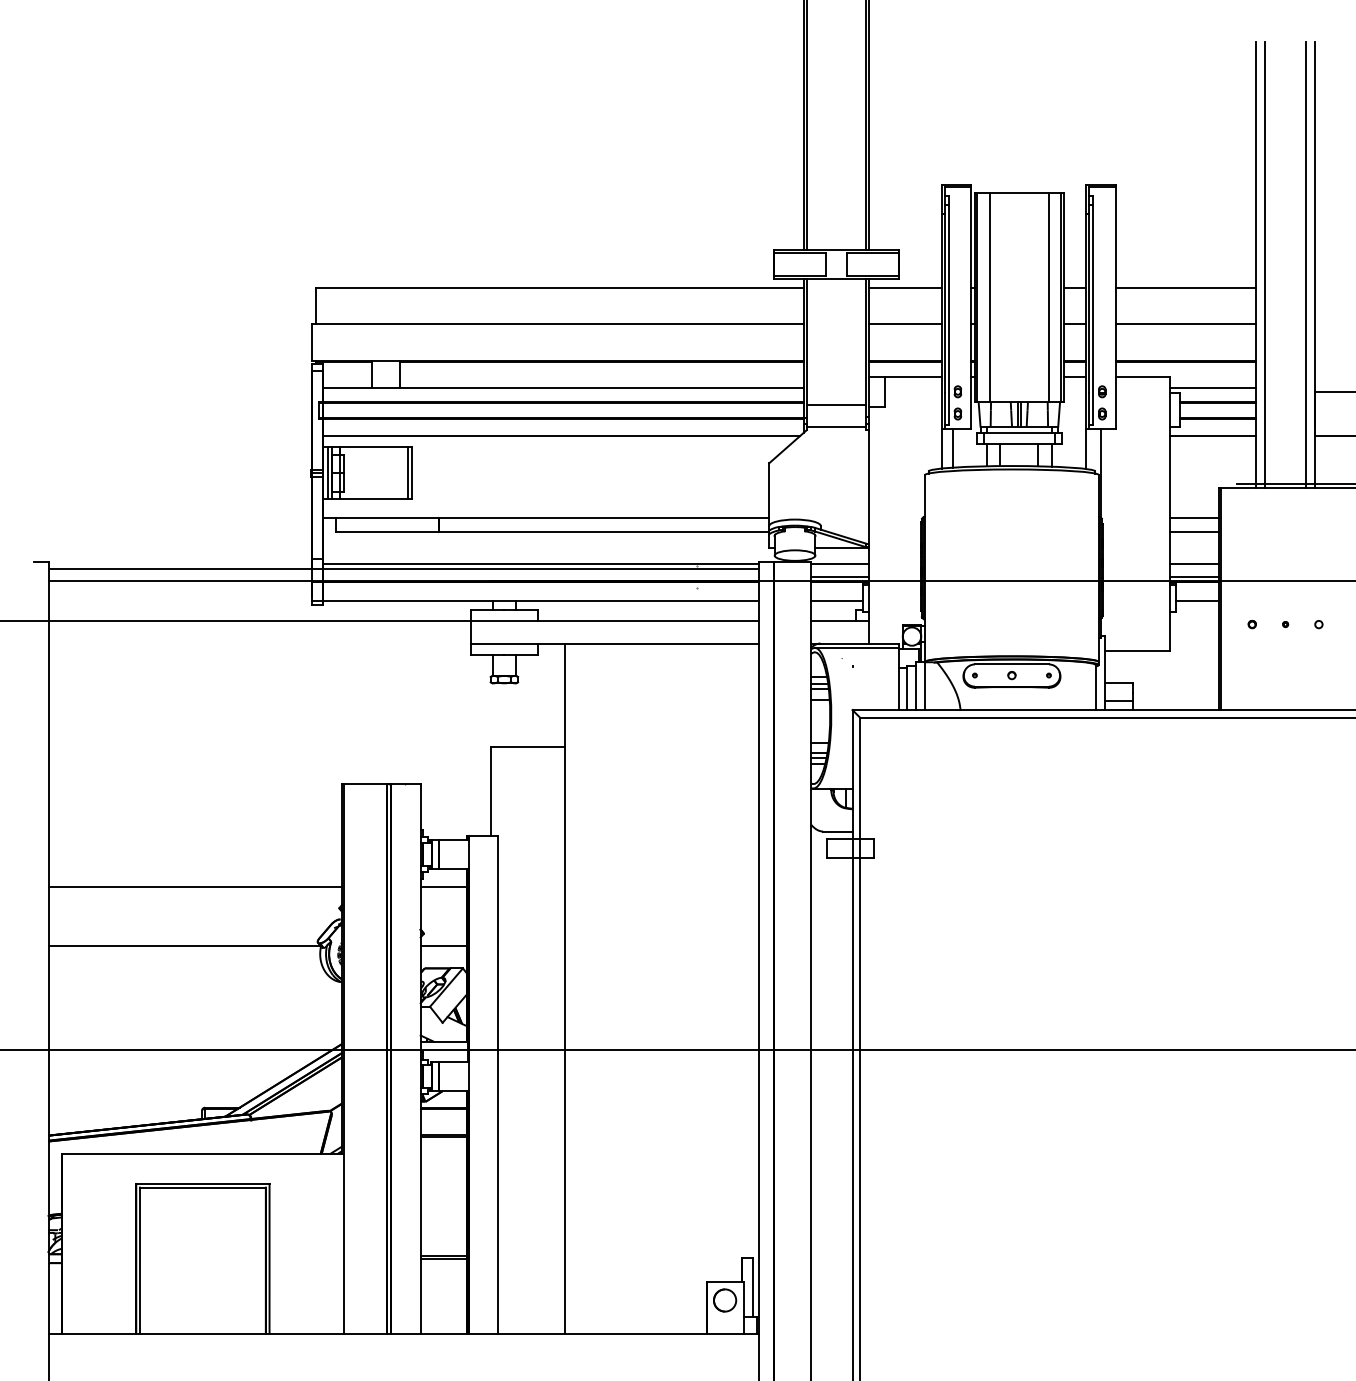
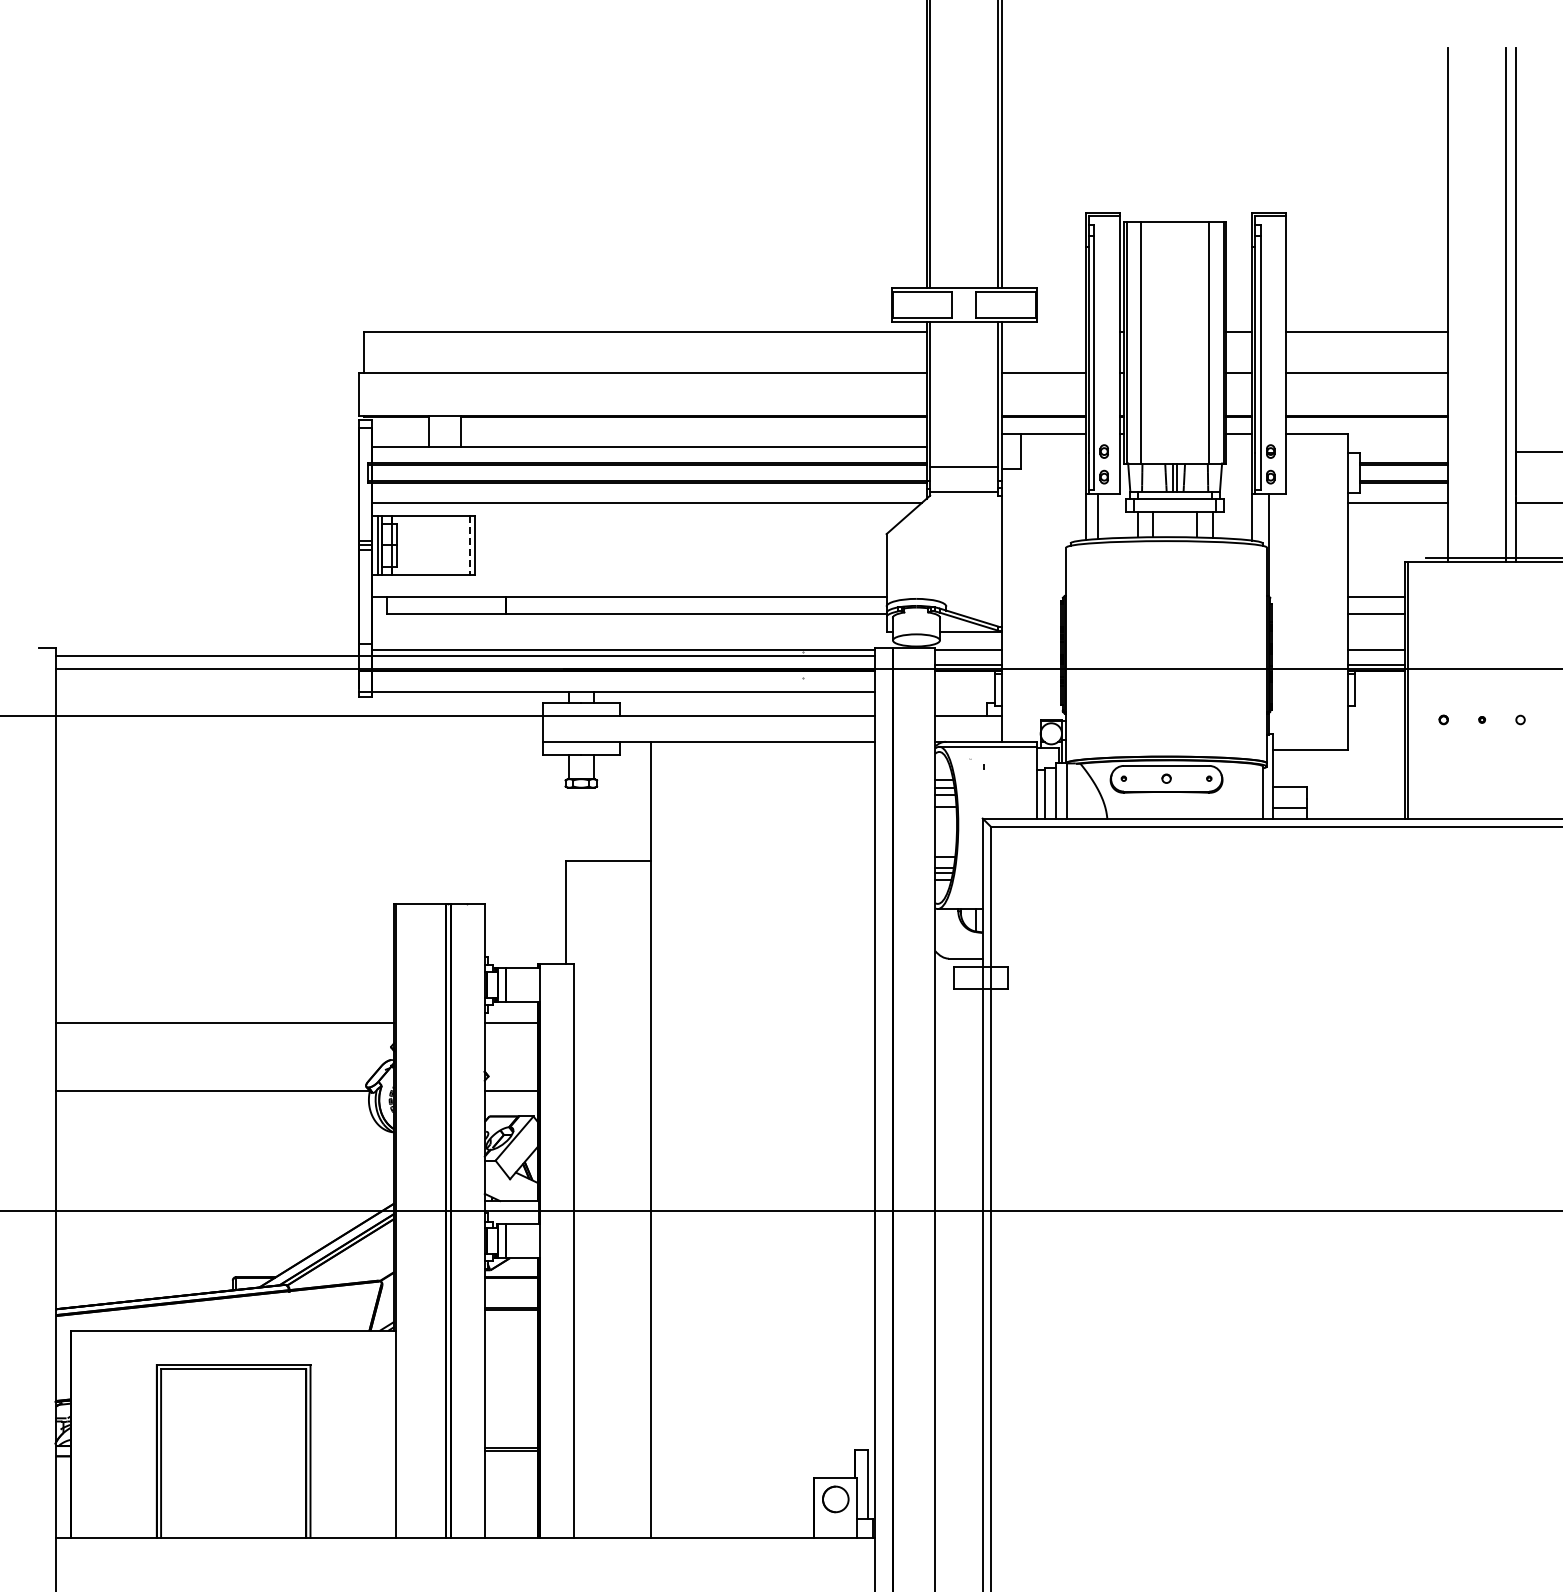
line: (1265, 264) -> (1458, 304), removed
line: (905, 288) -> (1043, 332), removed
line: (1213, 388) -> (1398, 447), removed
line: (407, 473) -> (469, 545), solid -> dashed
line: (836, 600) -> (964, 692), removed
line: (1197, 600) -> (1380, 692), removed

